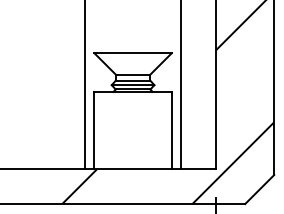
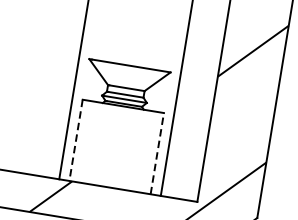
line: (94, 130) -> (76, 140), solid -> dashed
line: (171, 130) -> (157, 153), solid -> dashed

